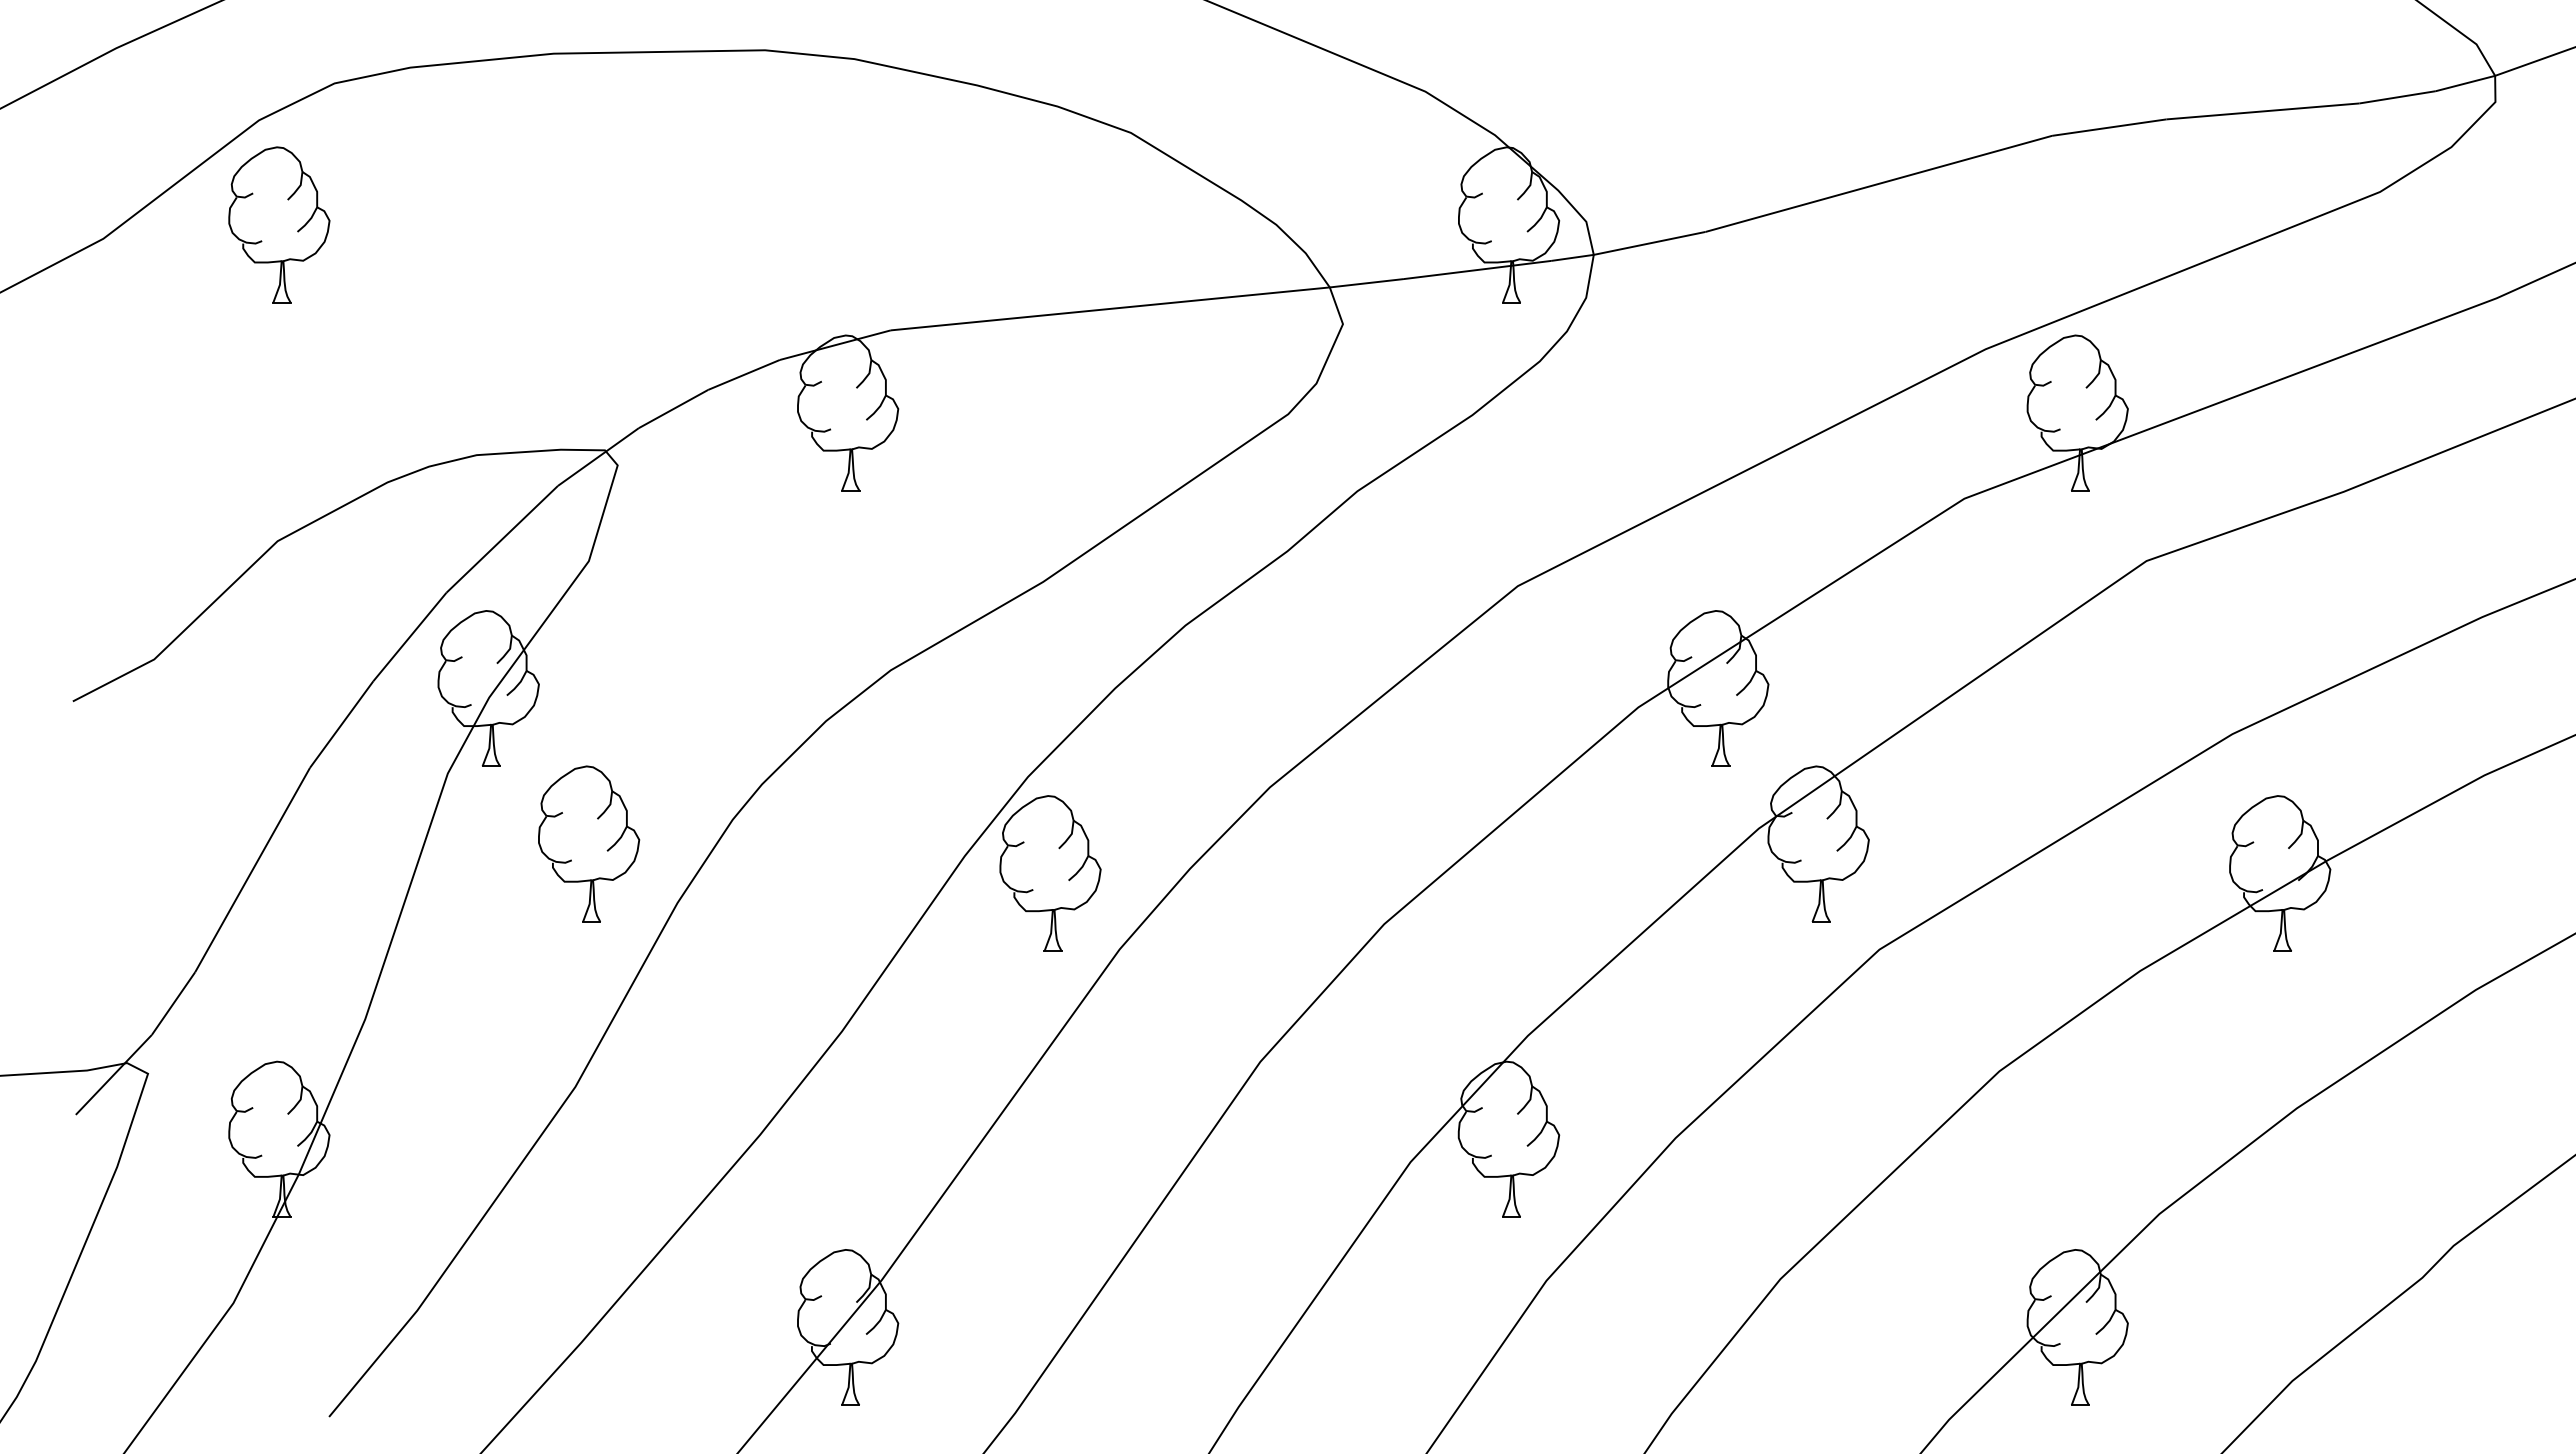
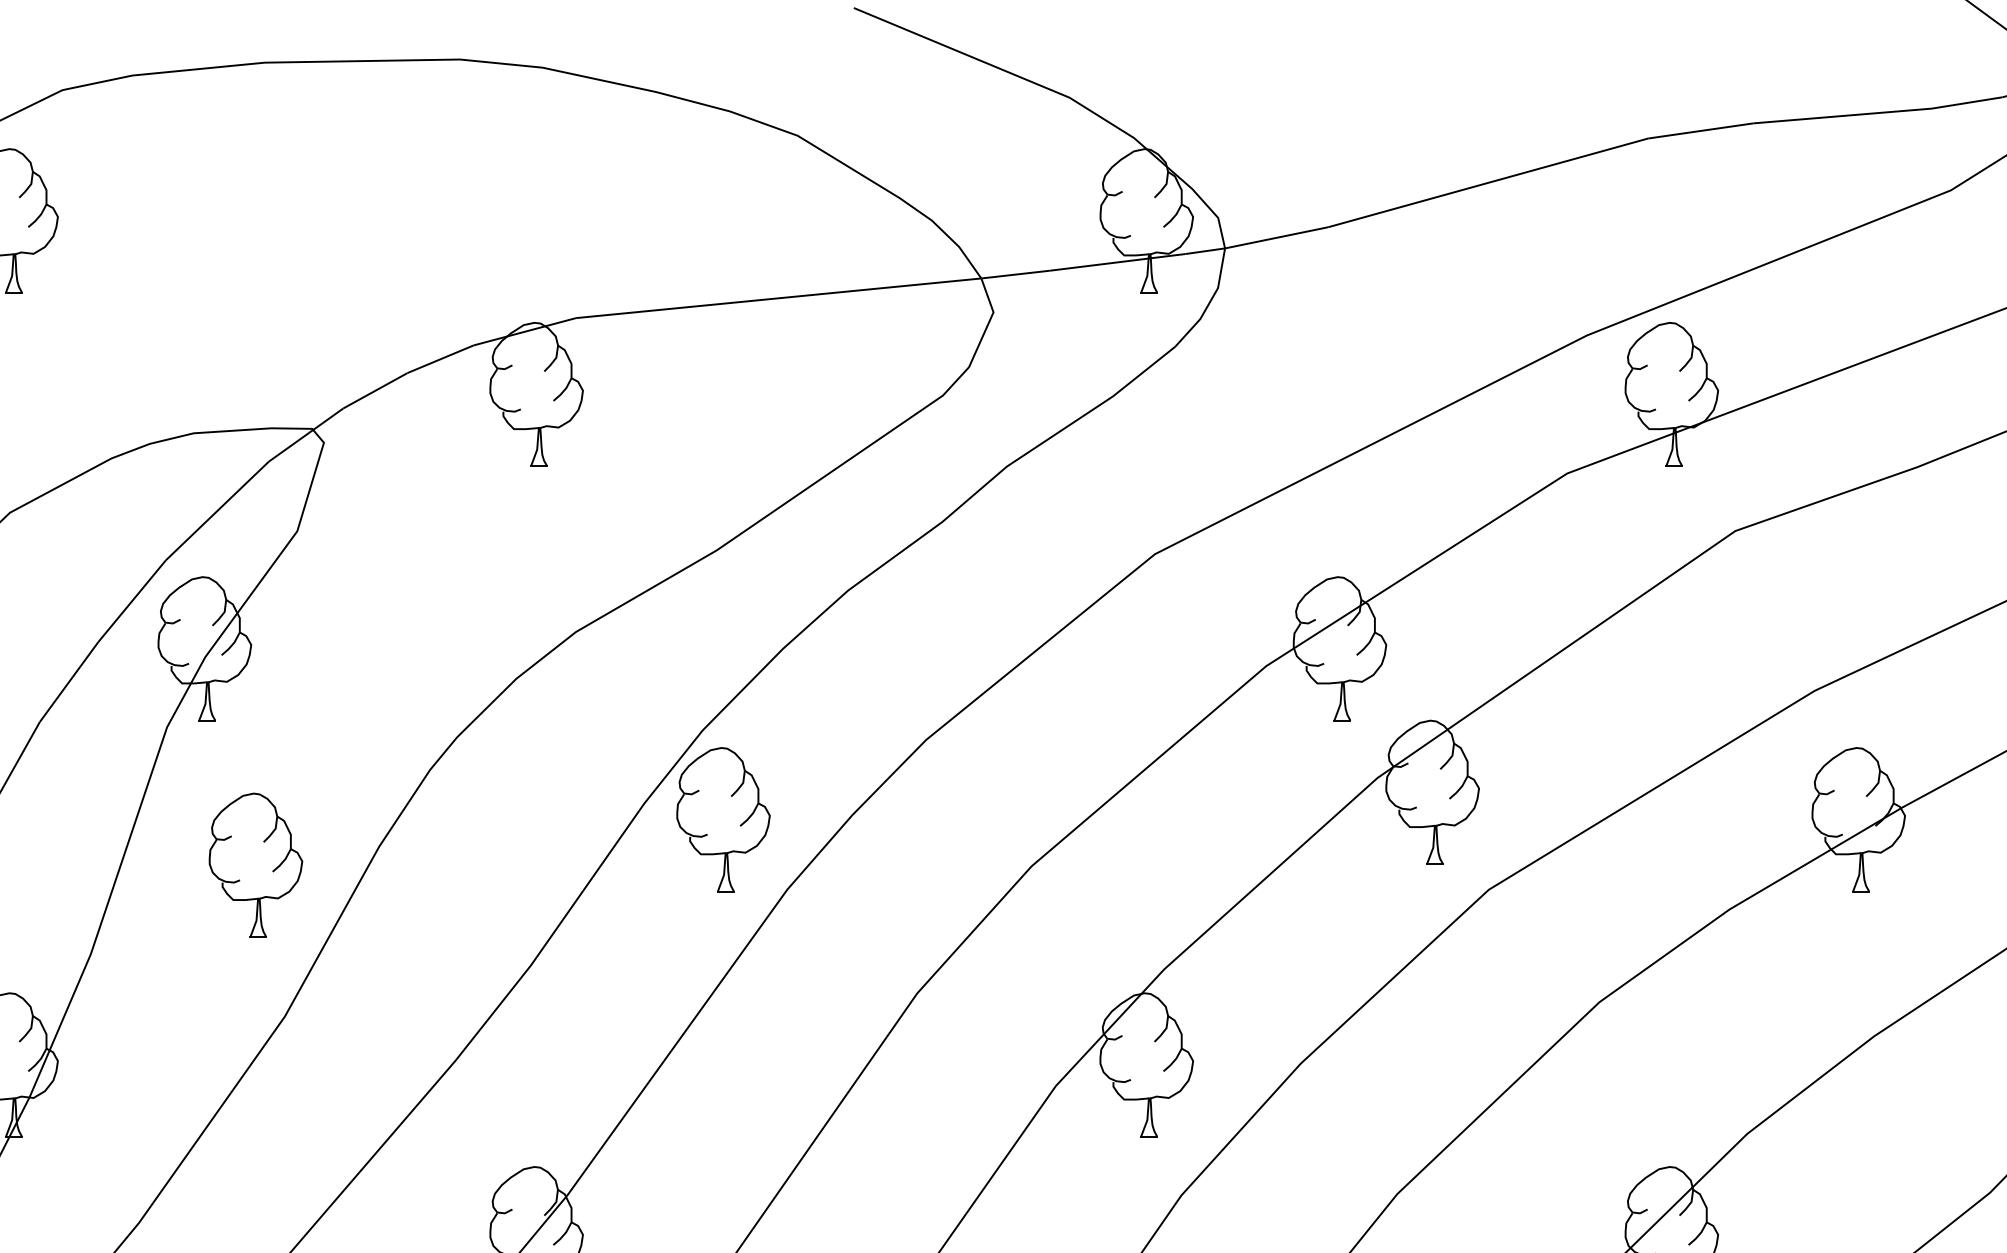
part: (589, 843) -> (256, 864), moved

